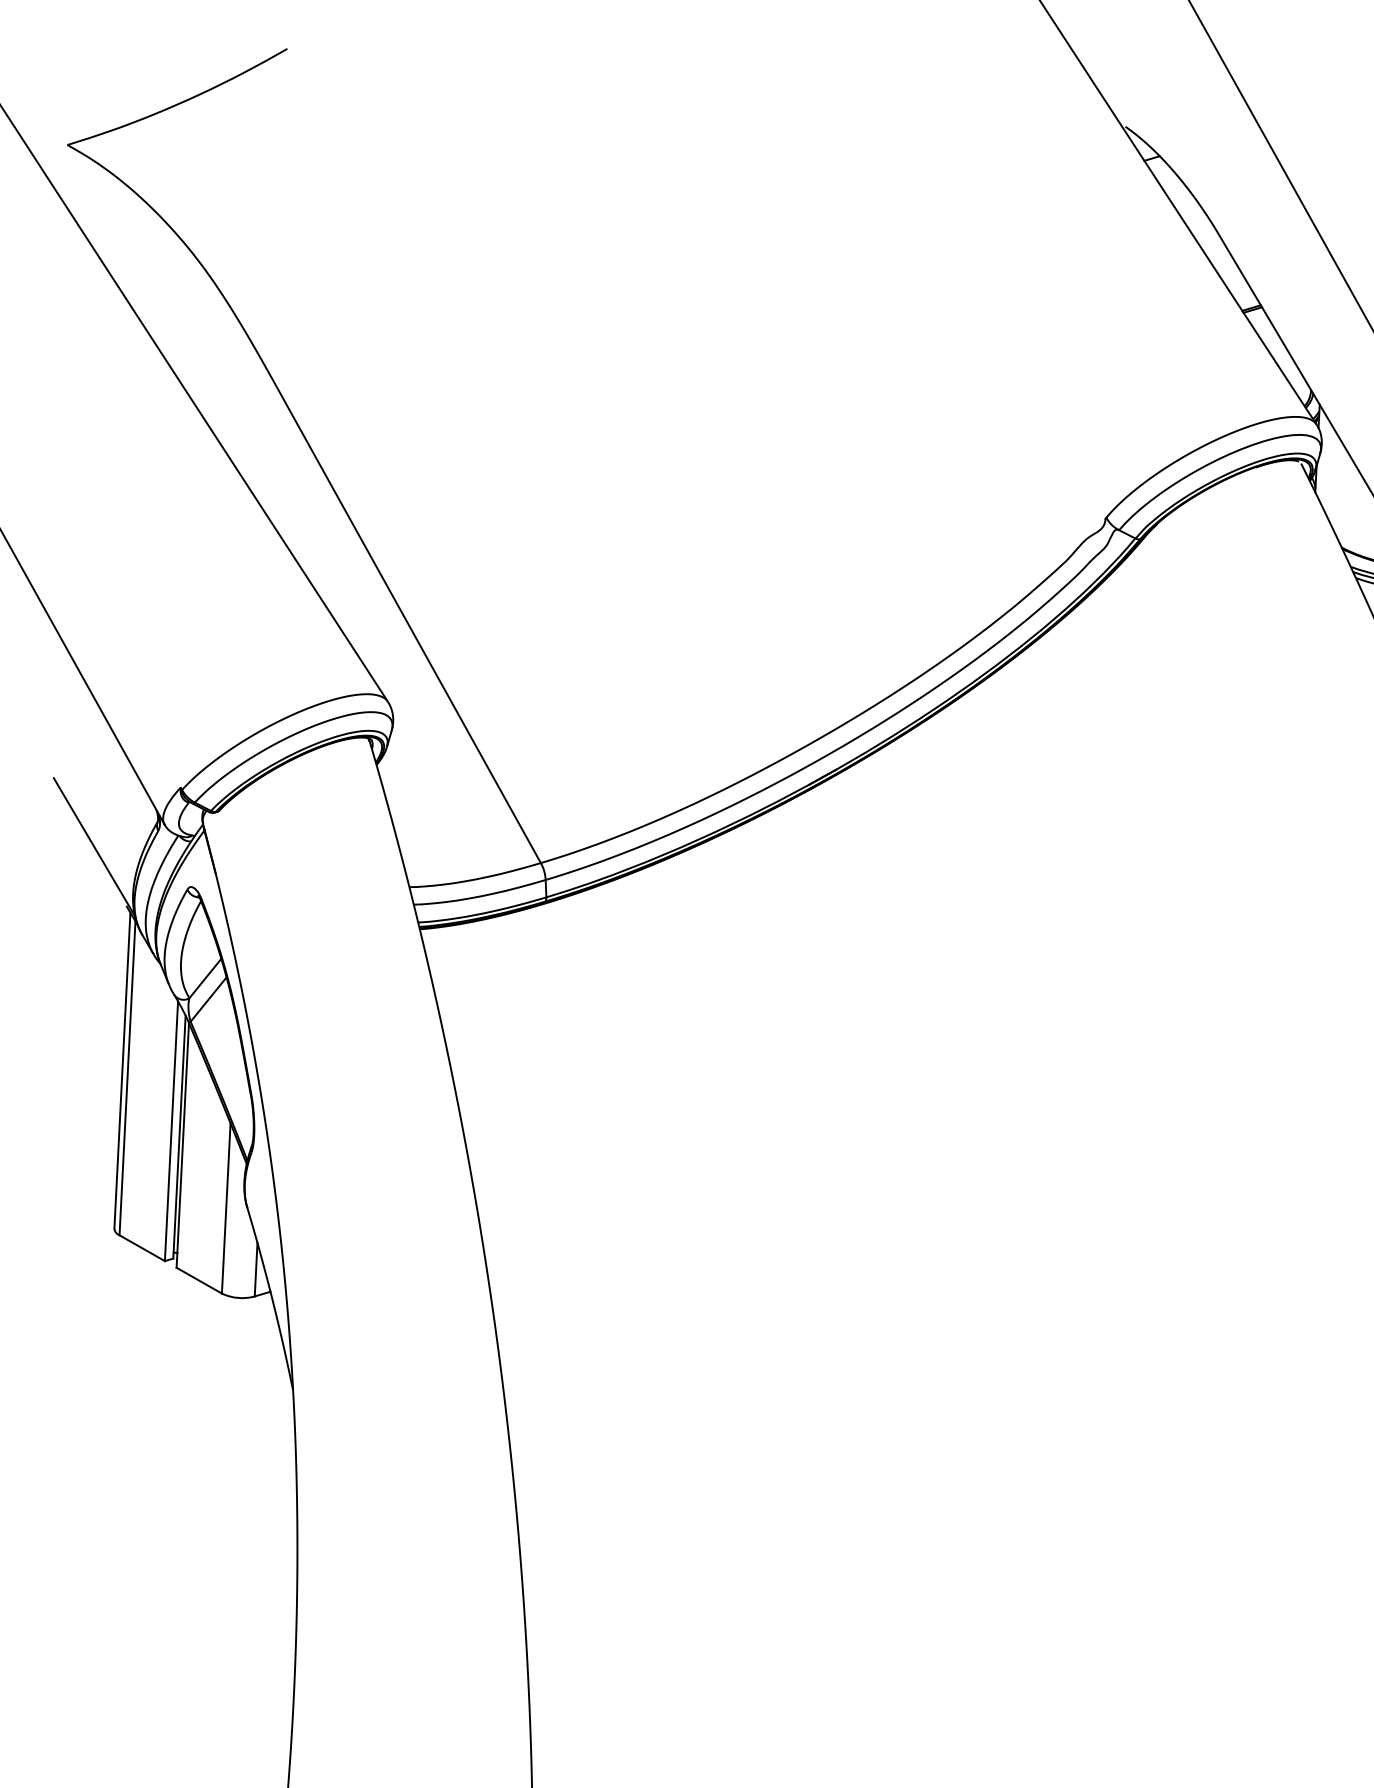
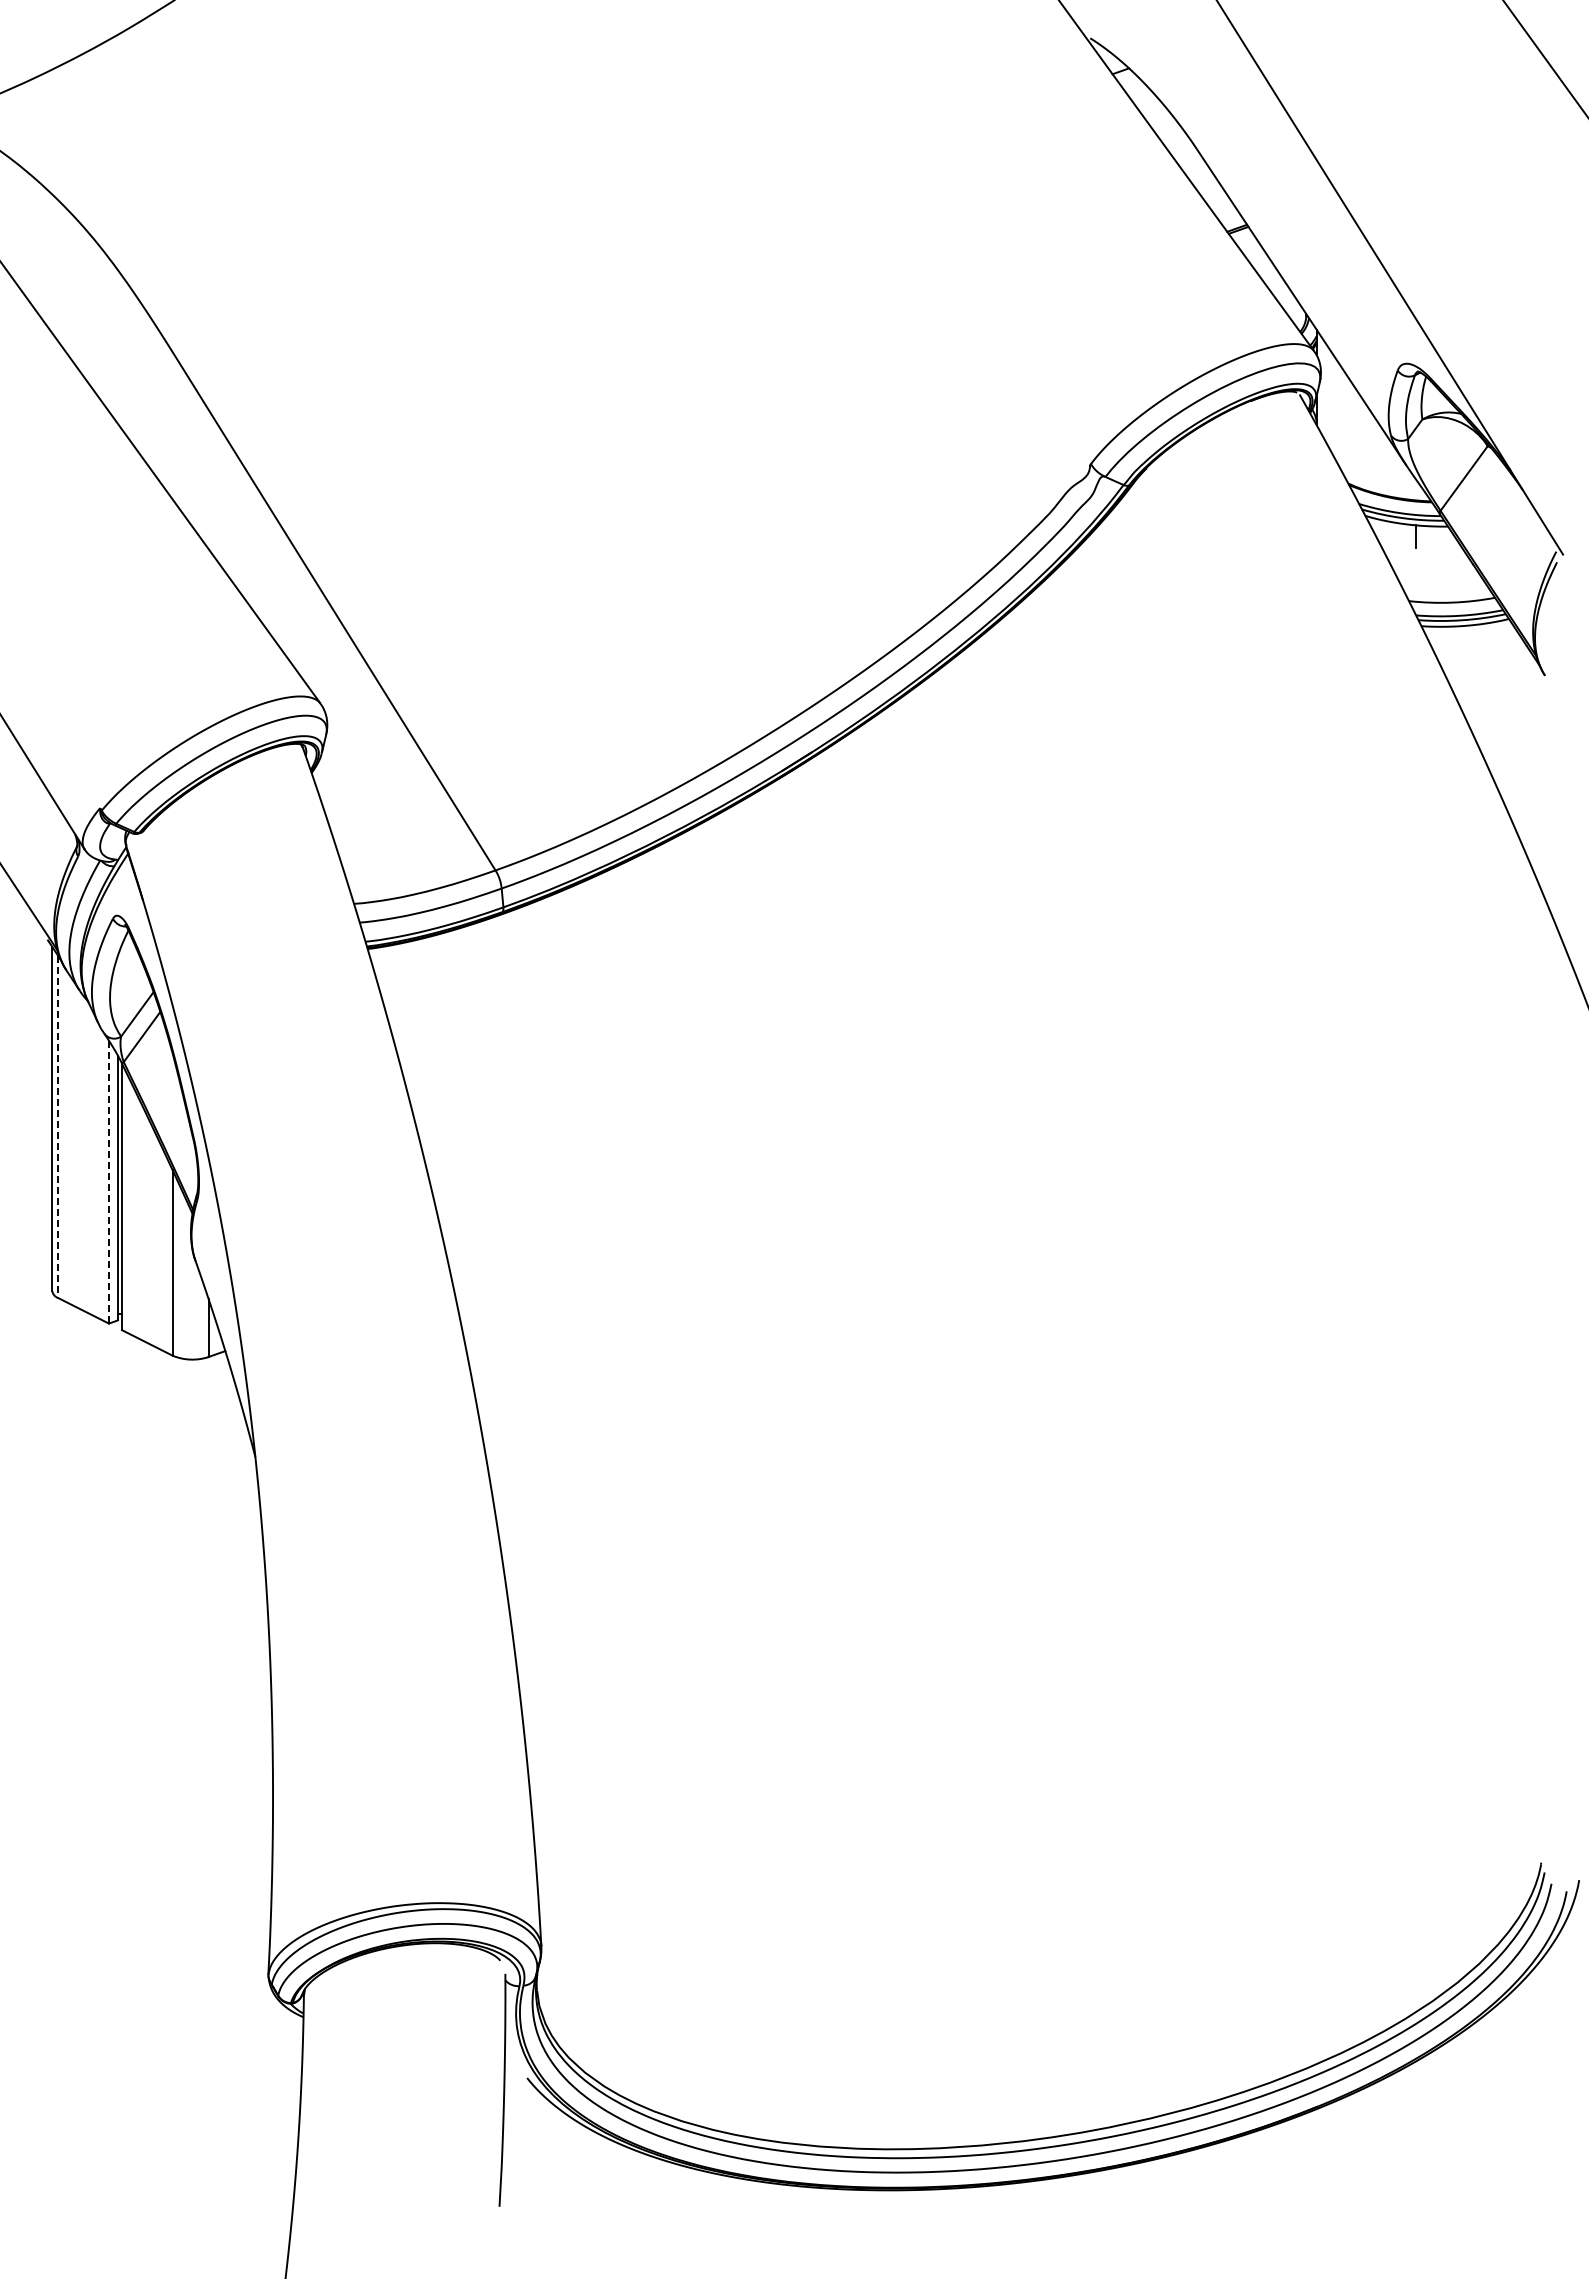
line: (127, 1078) -> (58, 1127), solid -> dashed
line: (171, 1131) -> (108, 1182), solid -> dashed

